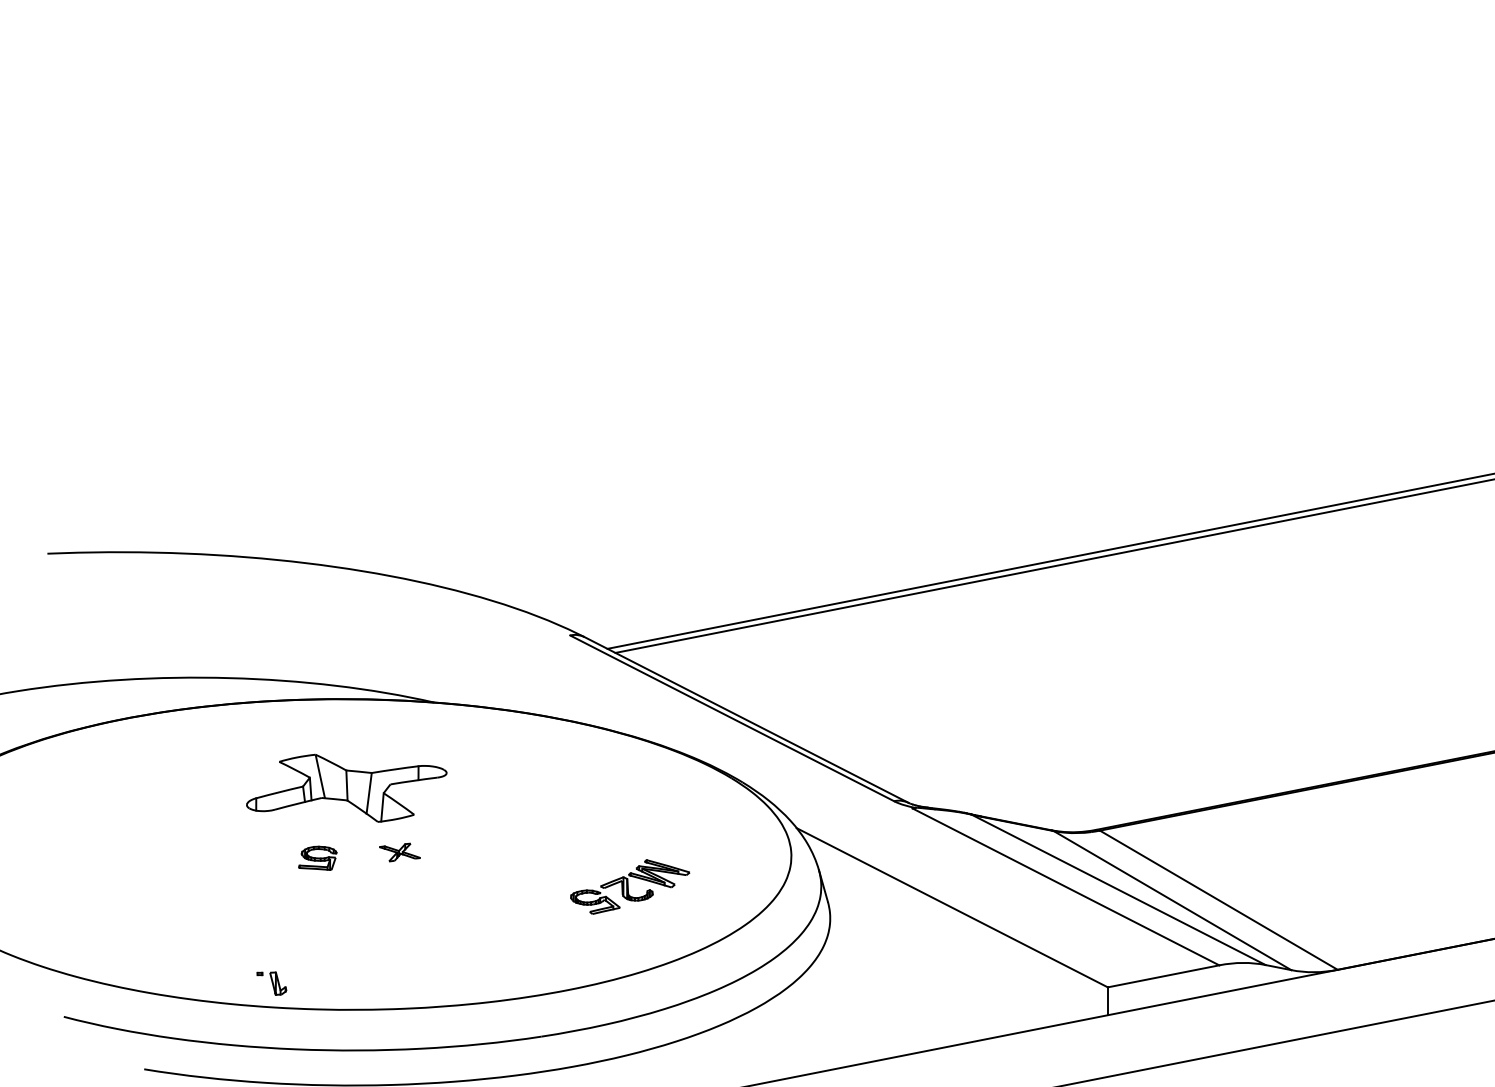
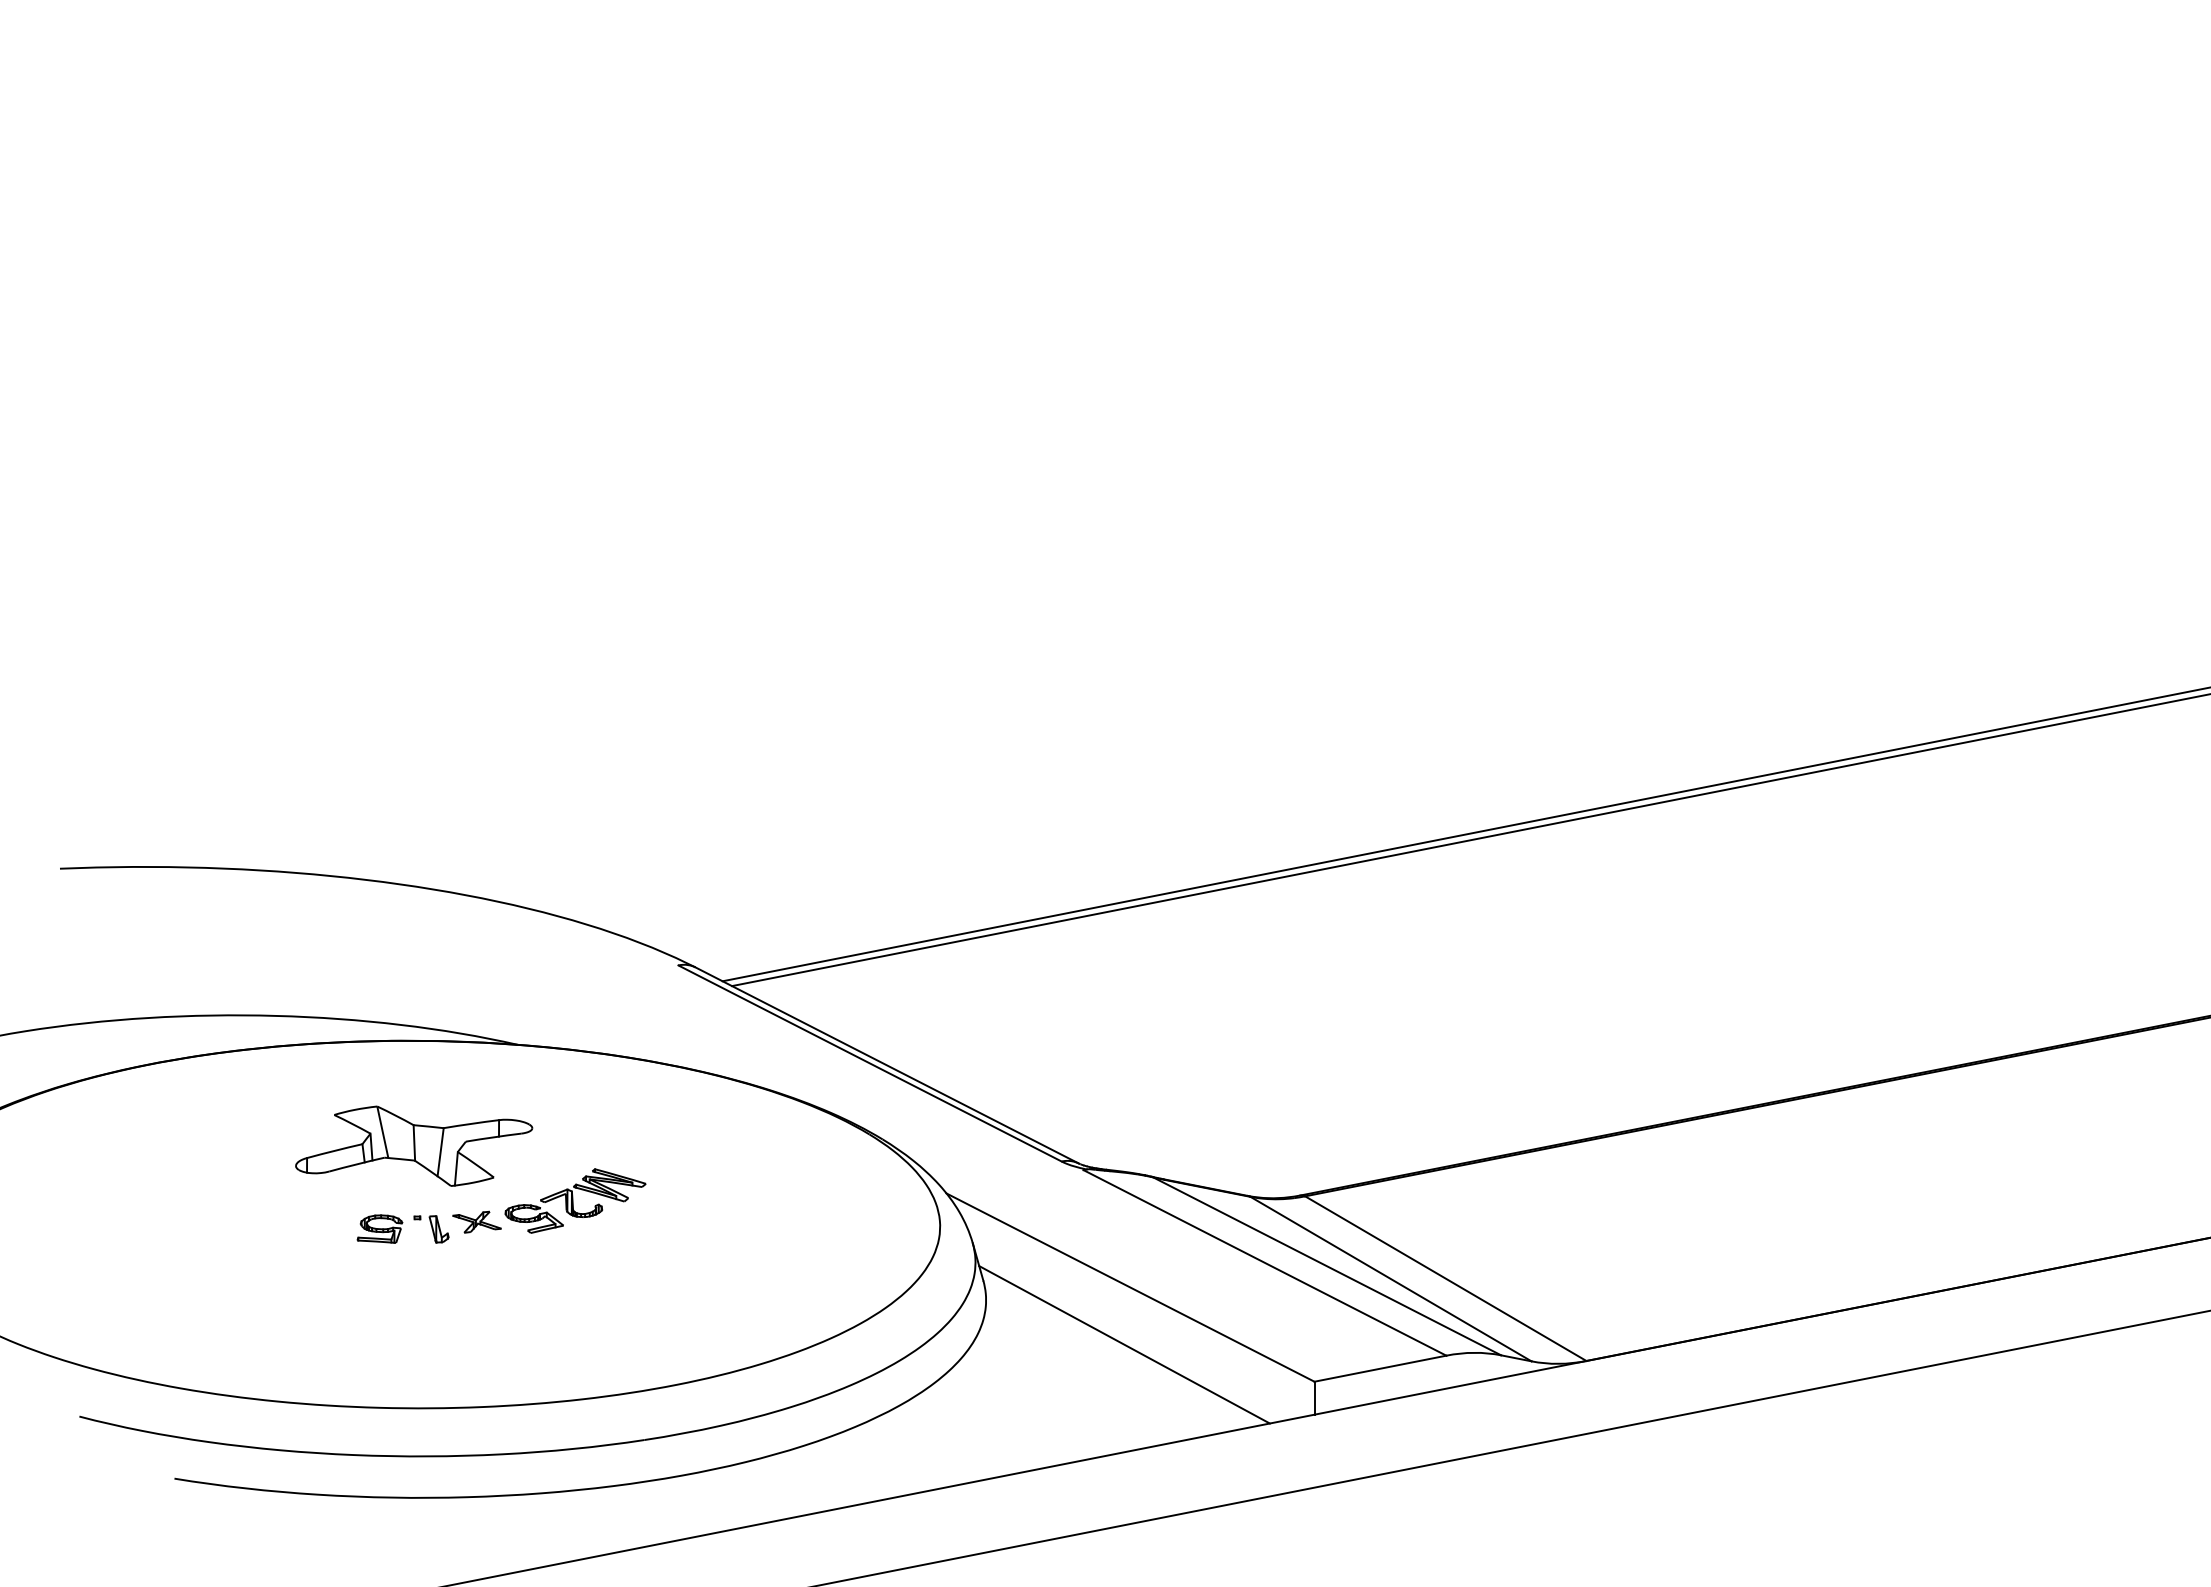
part: (630, 886) -> (575, 1200), moved
line: (947, 955) -> (1124, 1344), added
part: (271, 983) -> (431, 1229), moved

